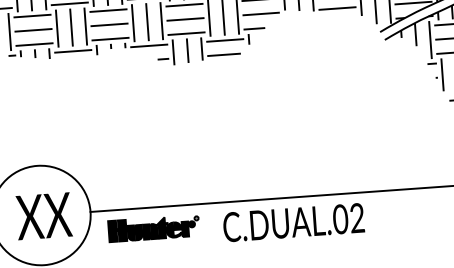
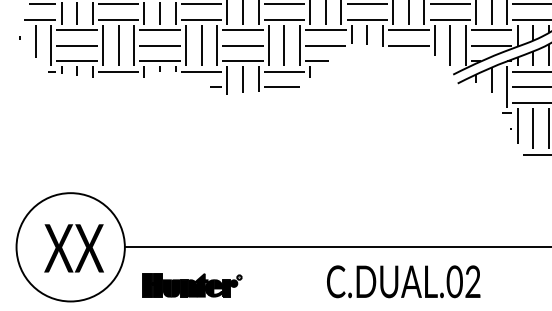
text: (293, 222) -> (403, 281), moved
part: (154, 228) -> (192, 285), moved

